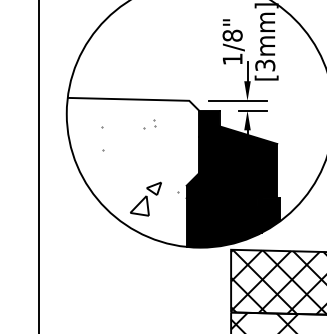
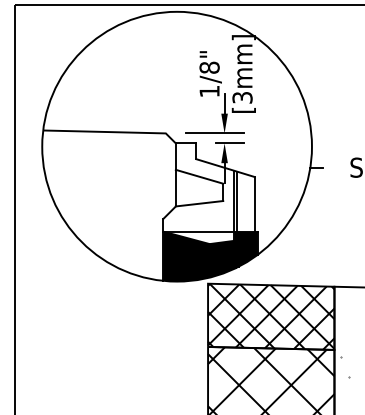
fill: (231, 160) -> (208, 193), removed
hatch: (139, 168) -> (115, 201), removed

